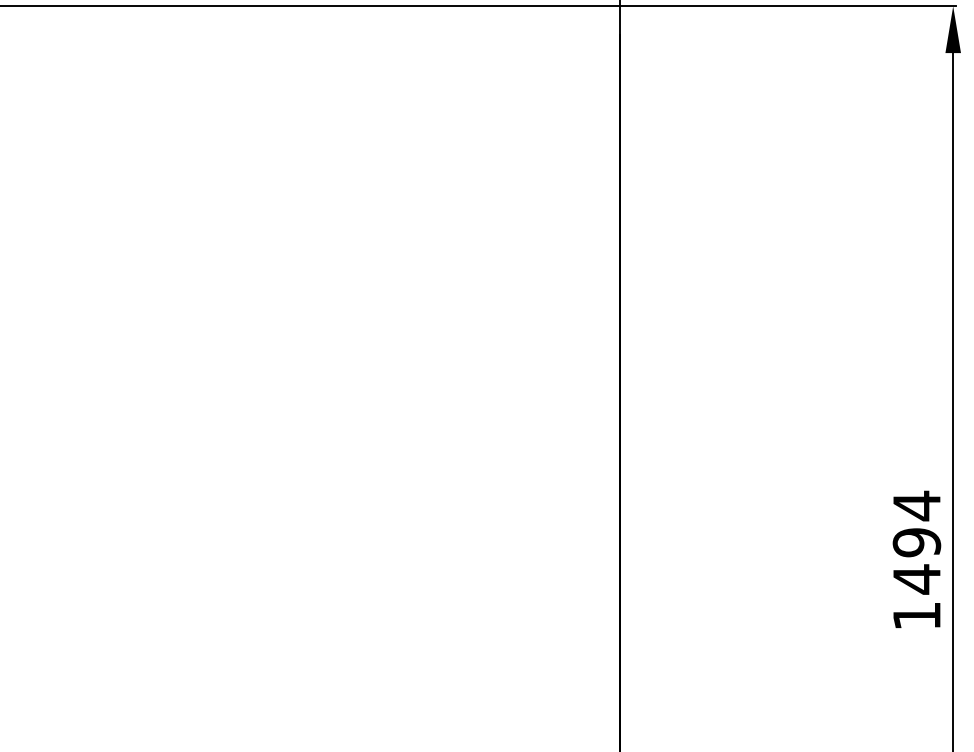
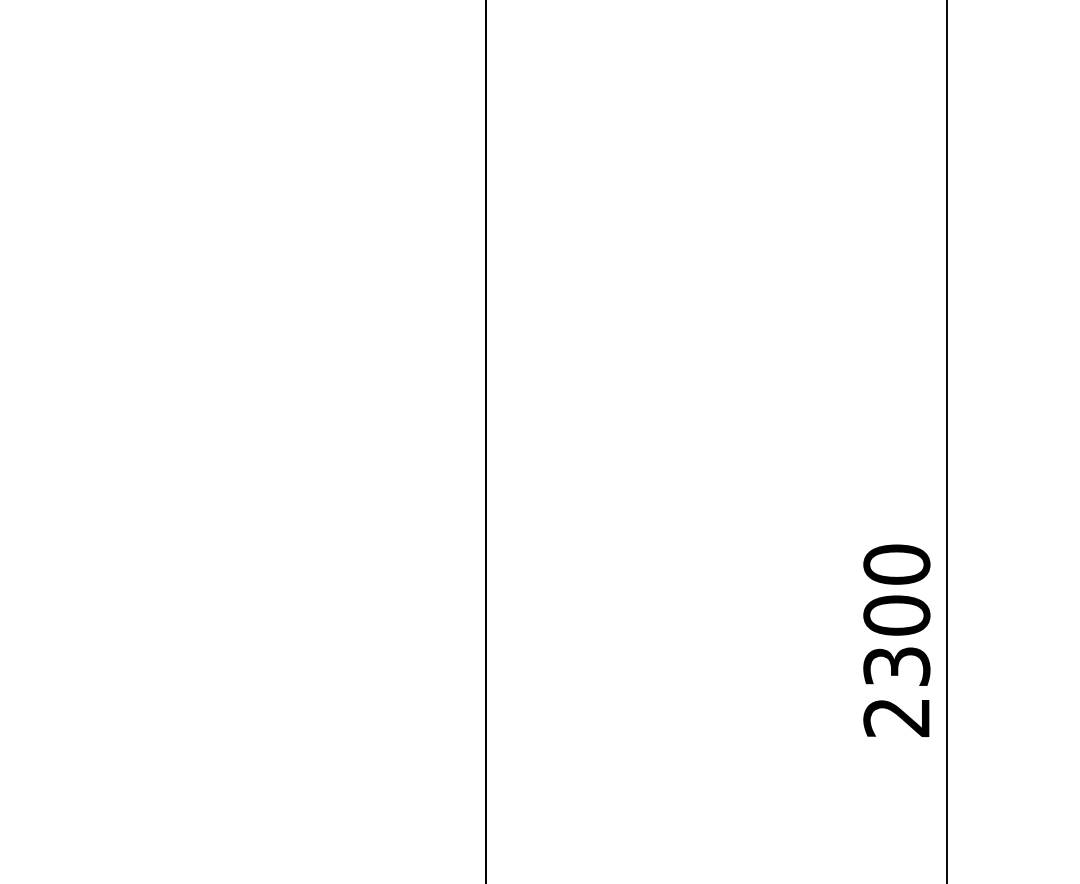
text: (916, 560) -> (896, 640), 1494 -> 2300

